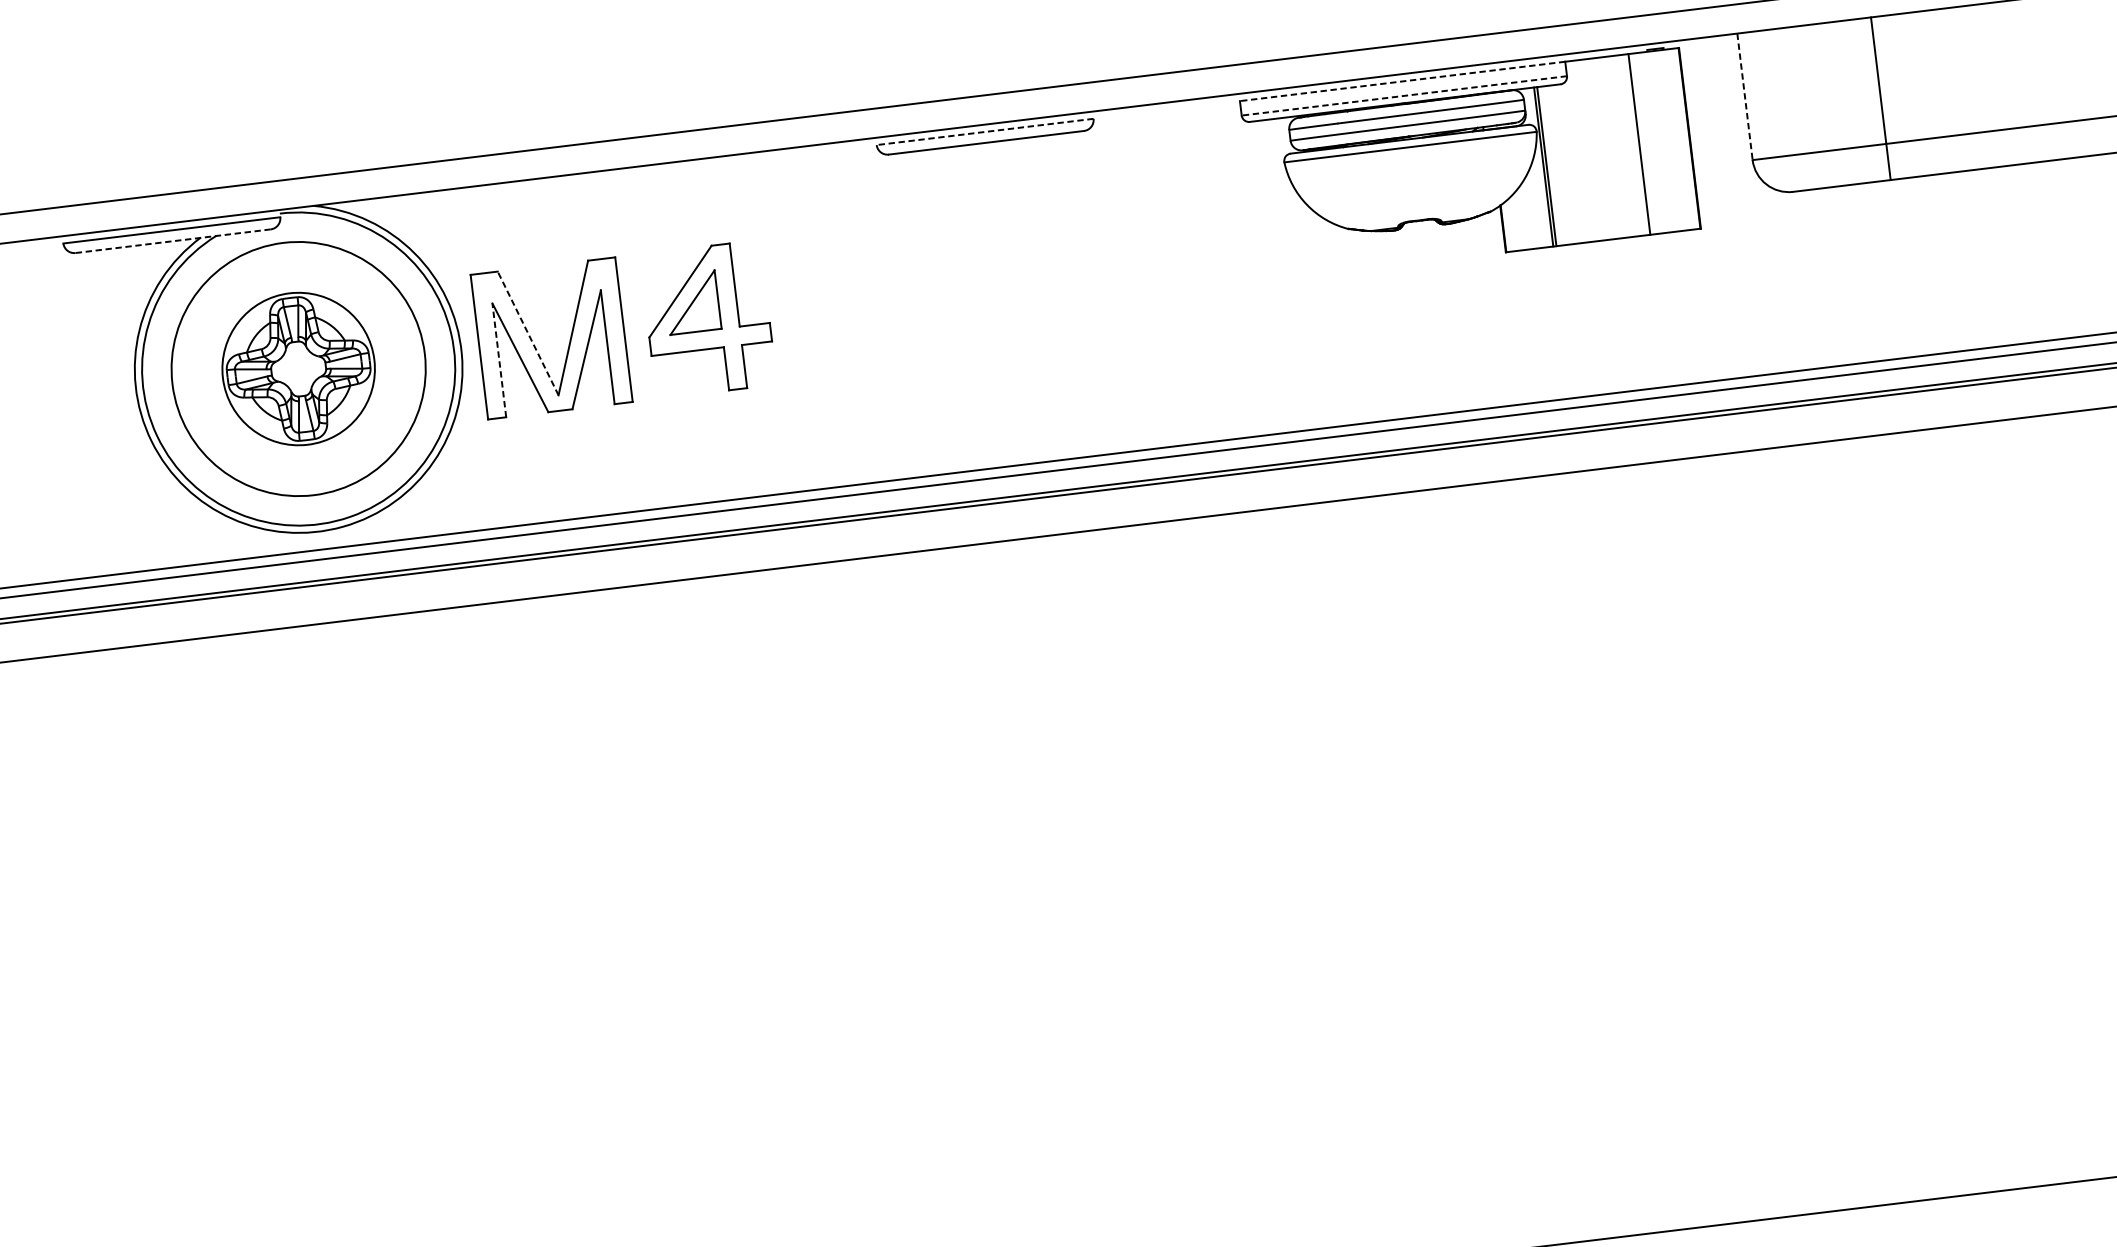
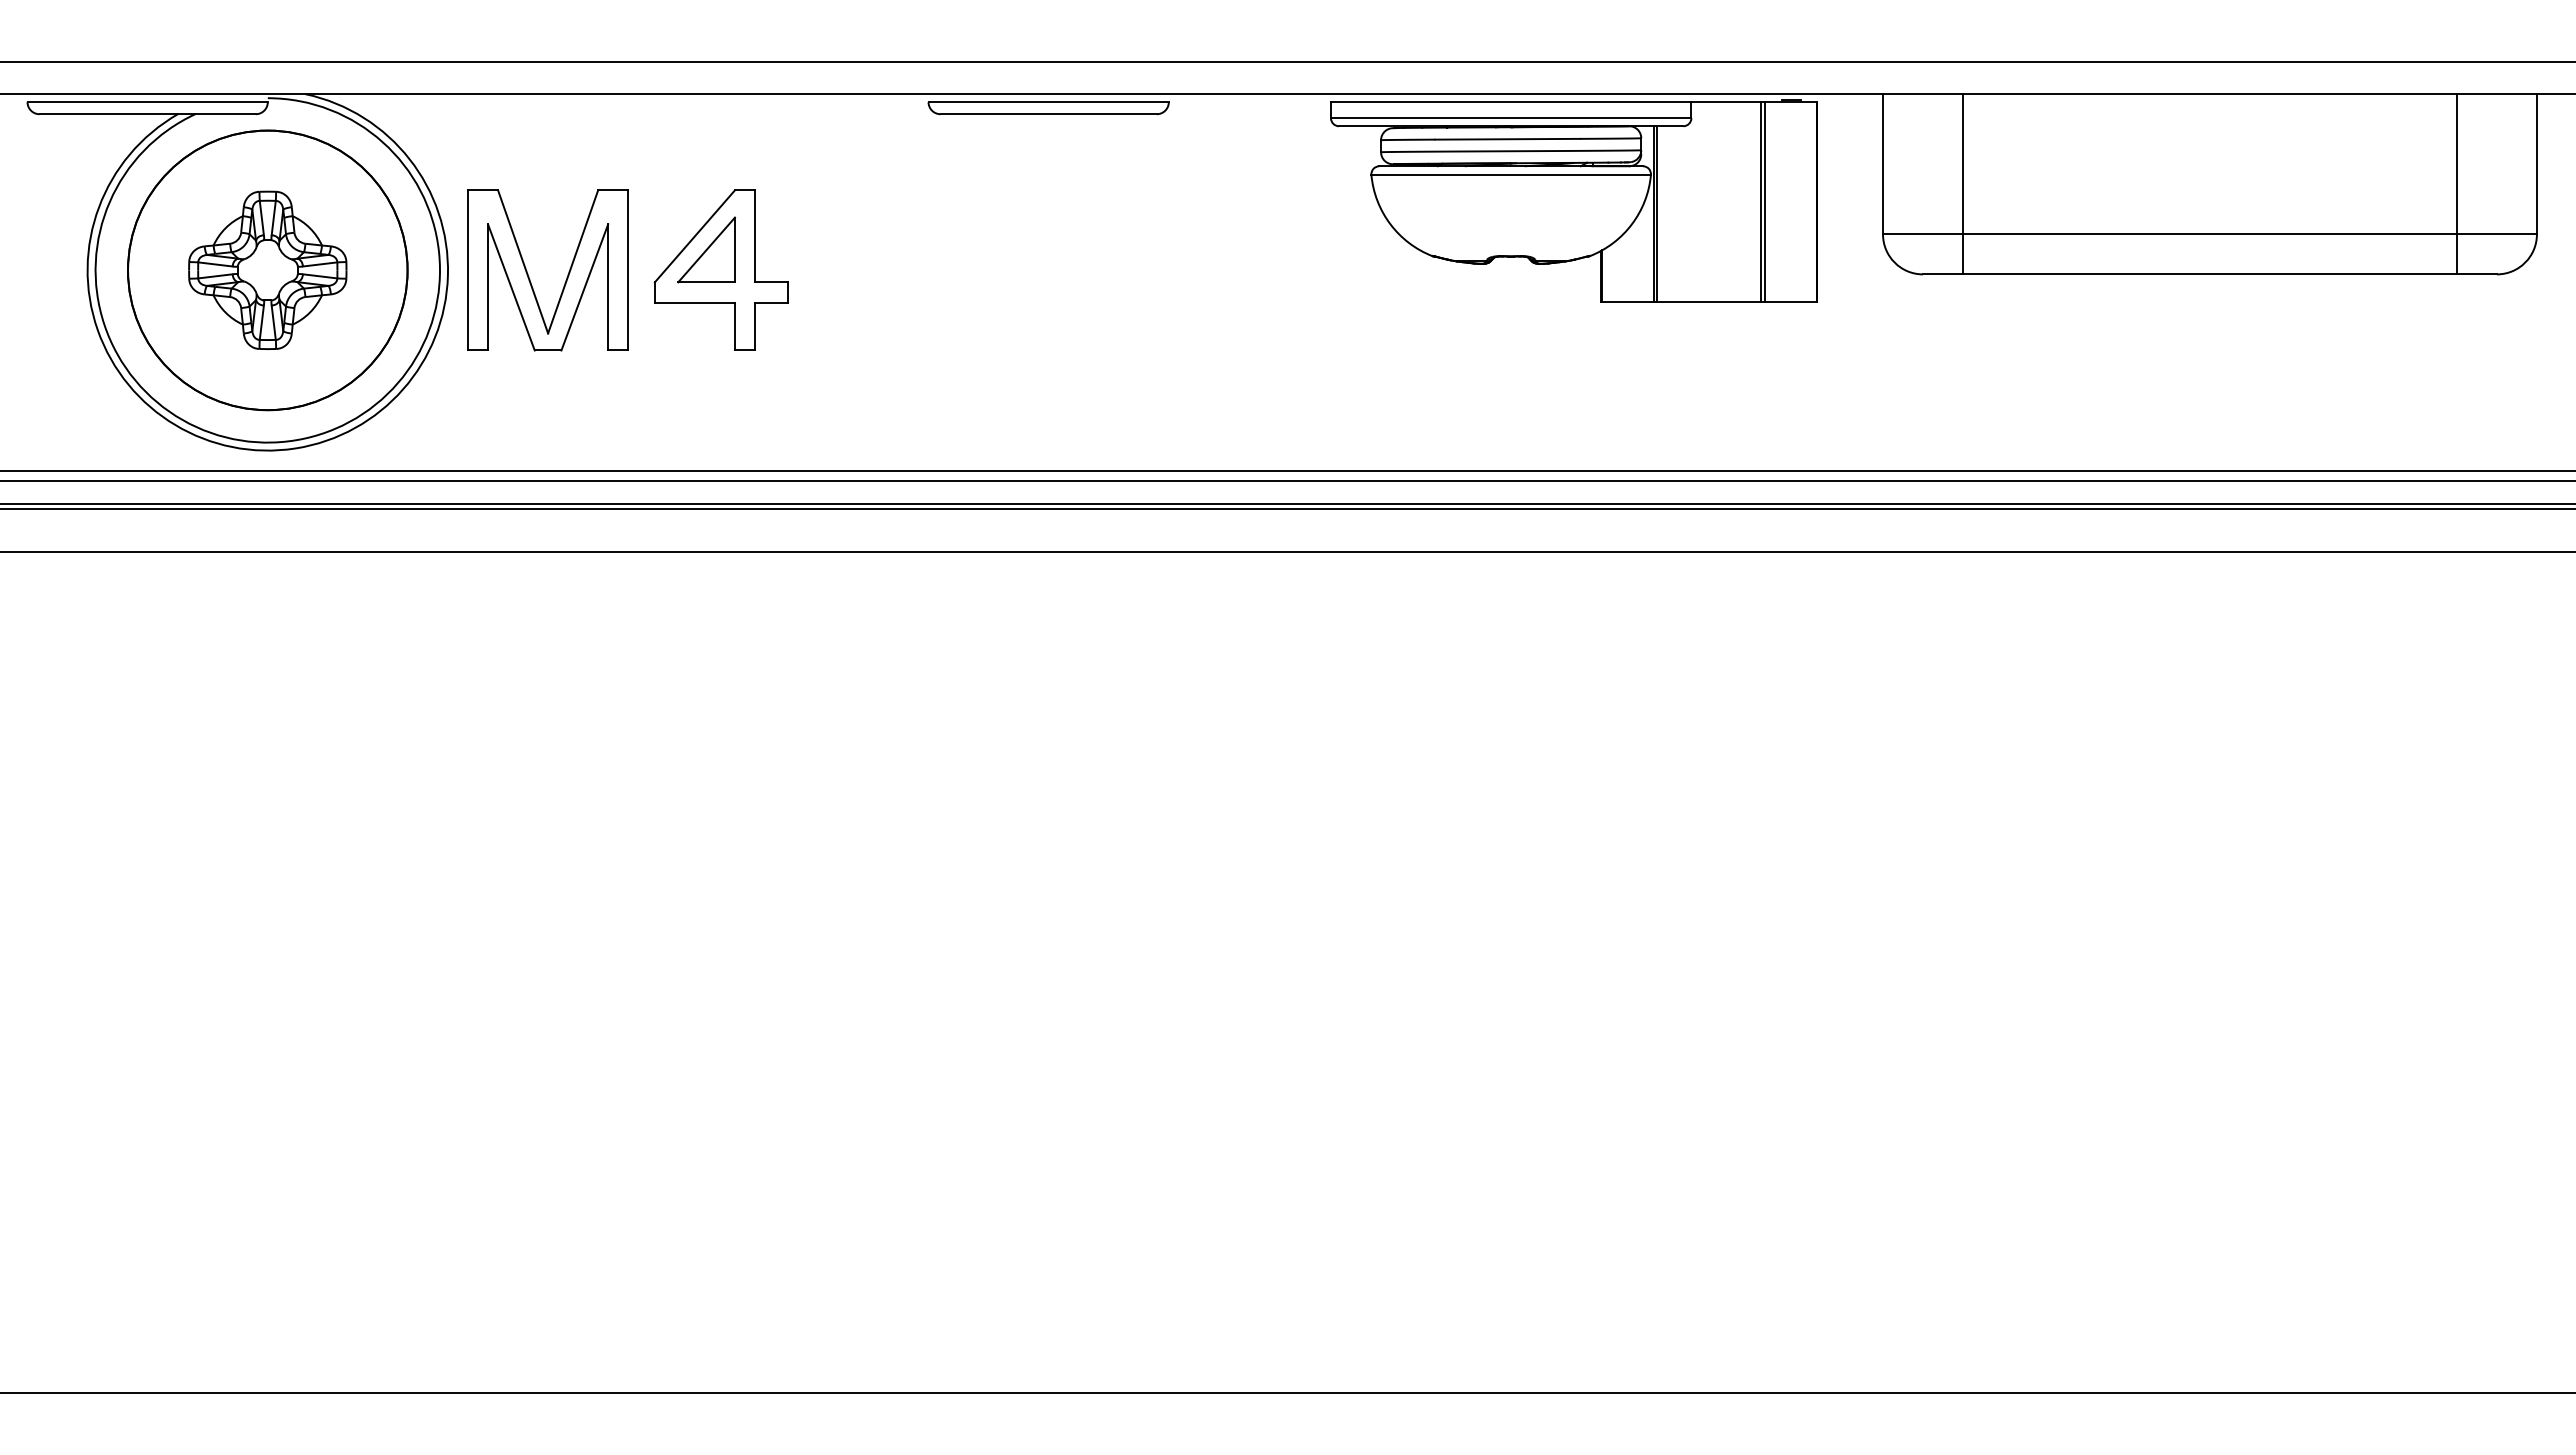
line: (1402, 81) -> (1510, 102), dashed -> solid
line: (1403, 96) -> (1510, 118), dashed -> solid
line: (1745, 96) -> (1883, 164), dashed -> solid
line: (1881, 98) -> (1963, 184), moved
line: (985, 132) -> (1048, 102), dashed -> solid
line: (1642, 144) -> (1764, 202), added
line: (173, 241) -> (147, 114), dashed -> solid
line: (528, 333) -> (523, 261), dashed -> solid
line: (499, 359) -> (488, 286), dashed -> solid
circle: (298, 369) -> (267, 270), size x1.67

